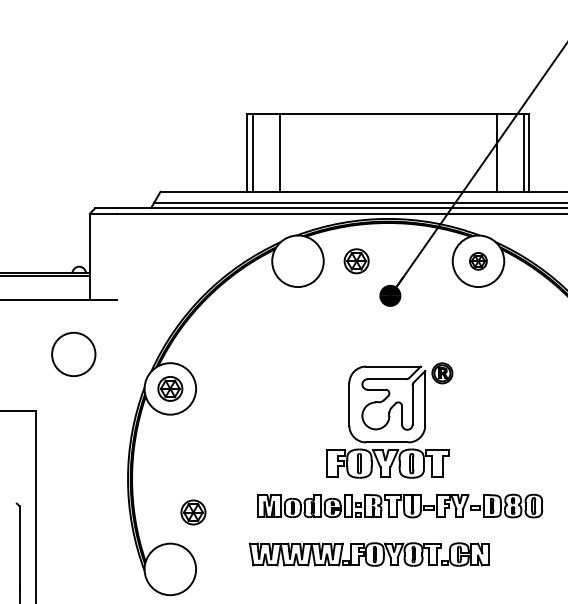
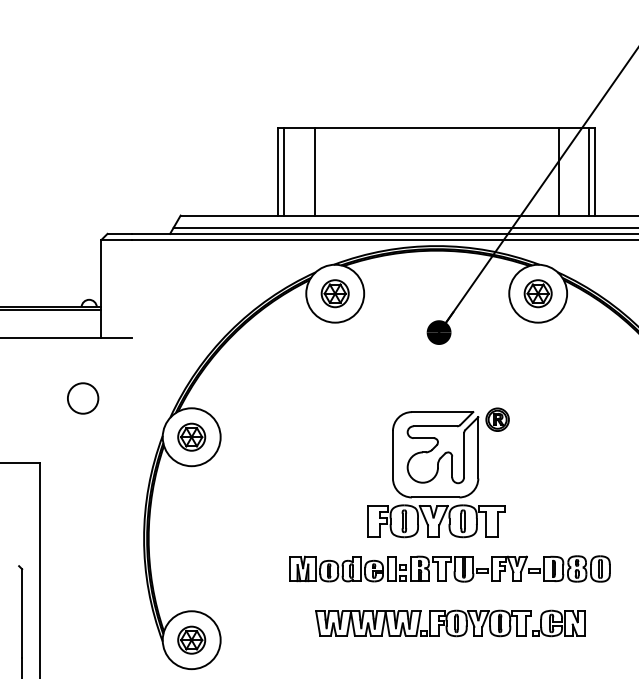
part: (356, 261) -> (334, 293), moved
part: (477, 261) -> (537, 293), size x1.43
circle: (73, 354) -> (82, 398), size x0.62
part: (193, 511) -> (191, 639), moved
part: (369, 554) -> (450, 623), moved

